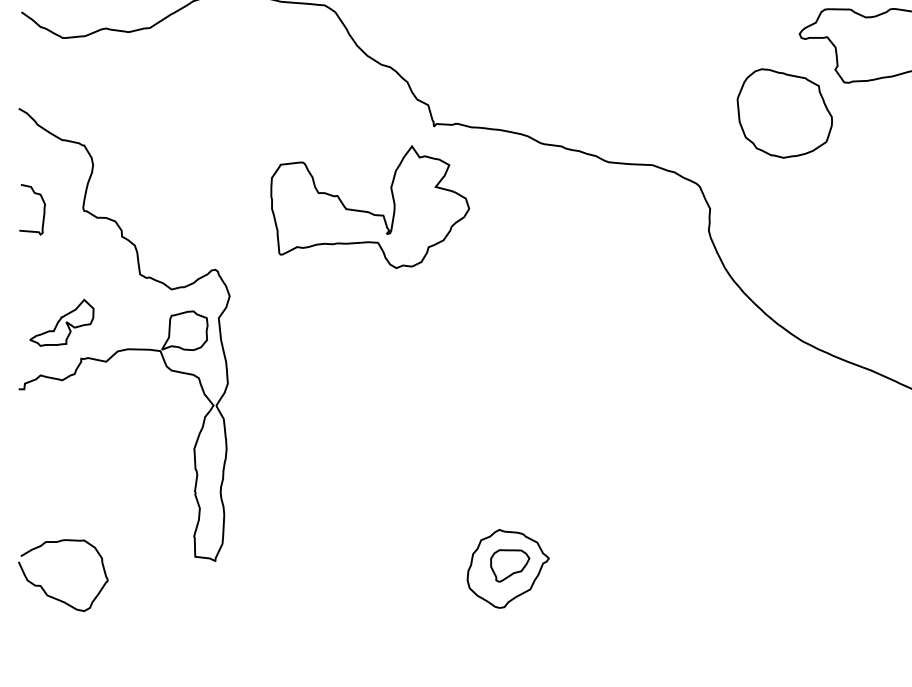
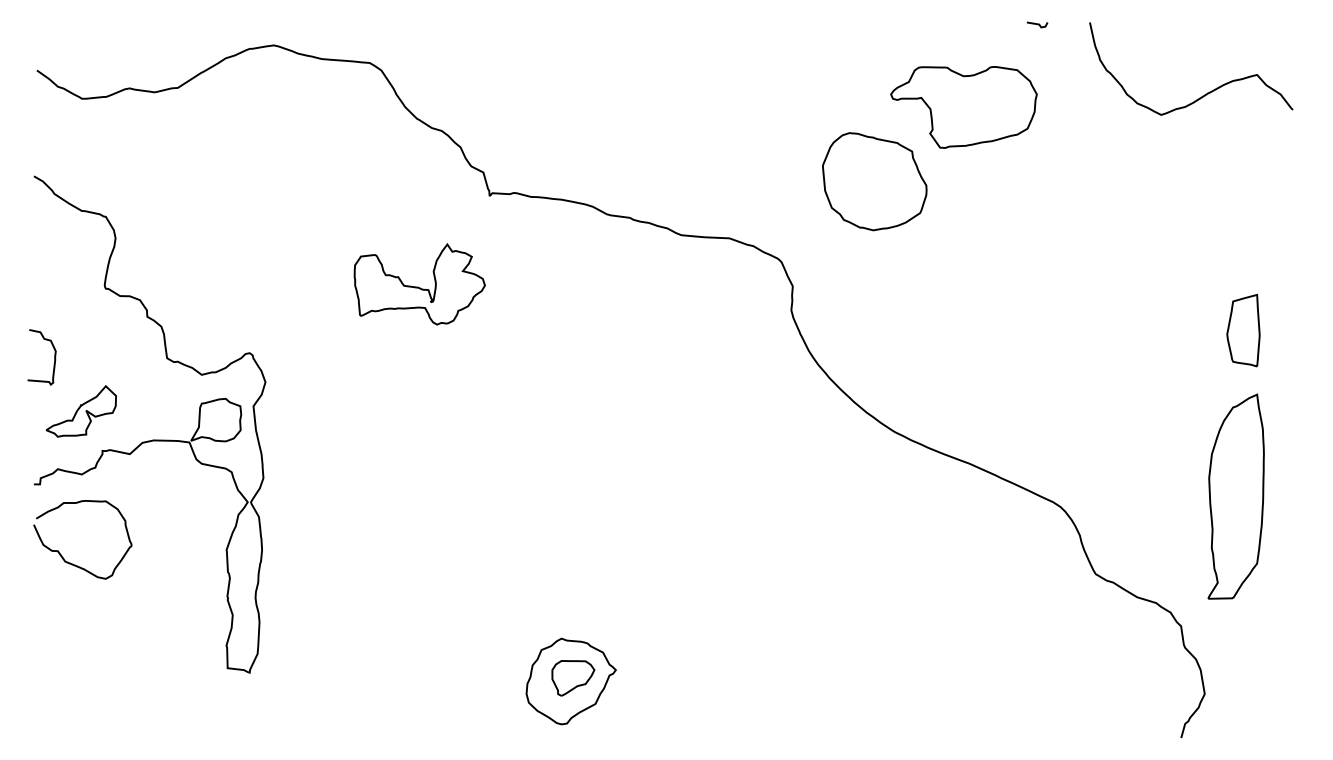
part: (370, 207) -> (419, 284), size x0.6
curve: (43, 209) -> (54, 357), moved
curve: (44, 589) -> (62, 555), moved

